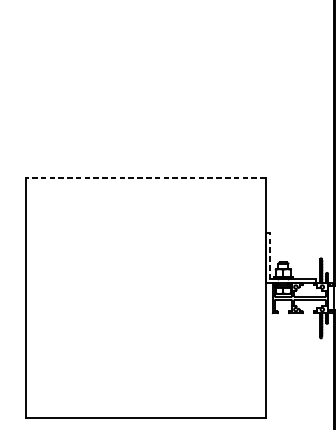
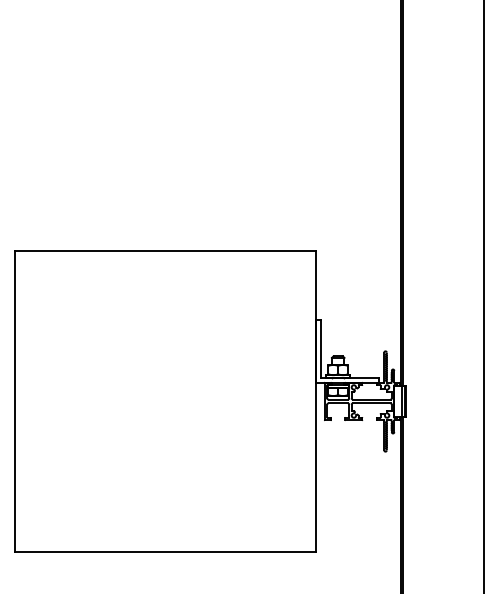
line: (144, 178) -> (164, 251), dashed -> solid
line: (269, 256) -> (320, 348), dashed -> solid

